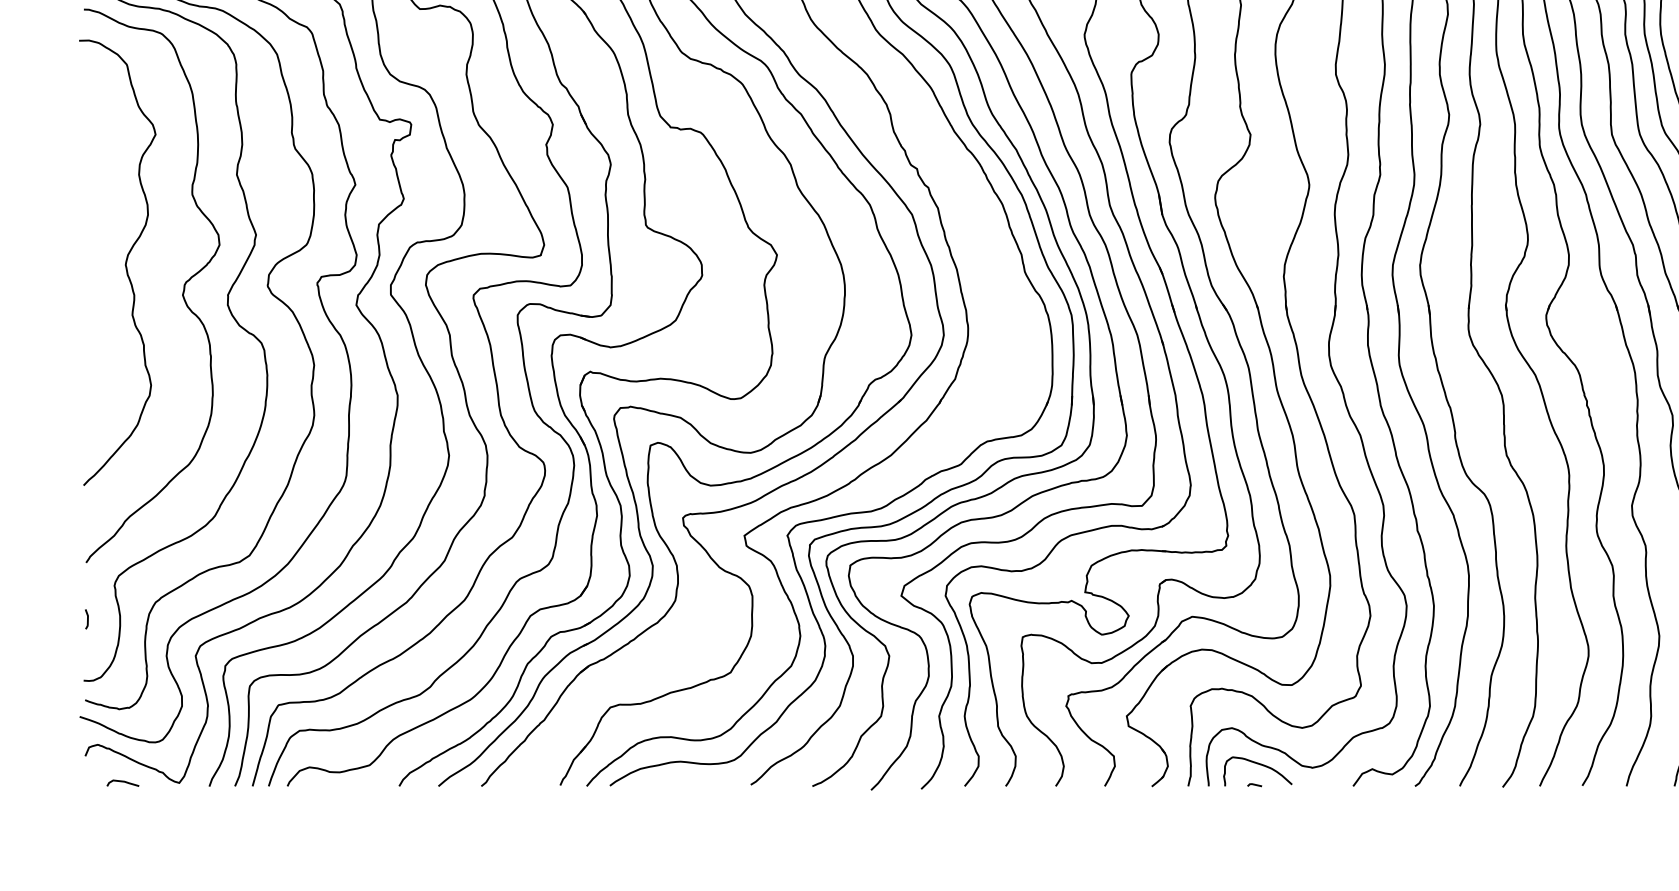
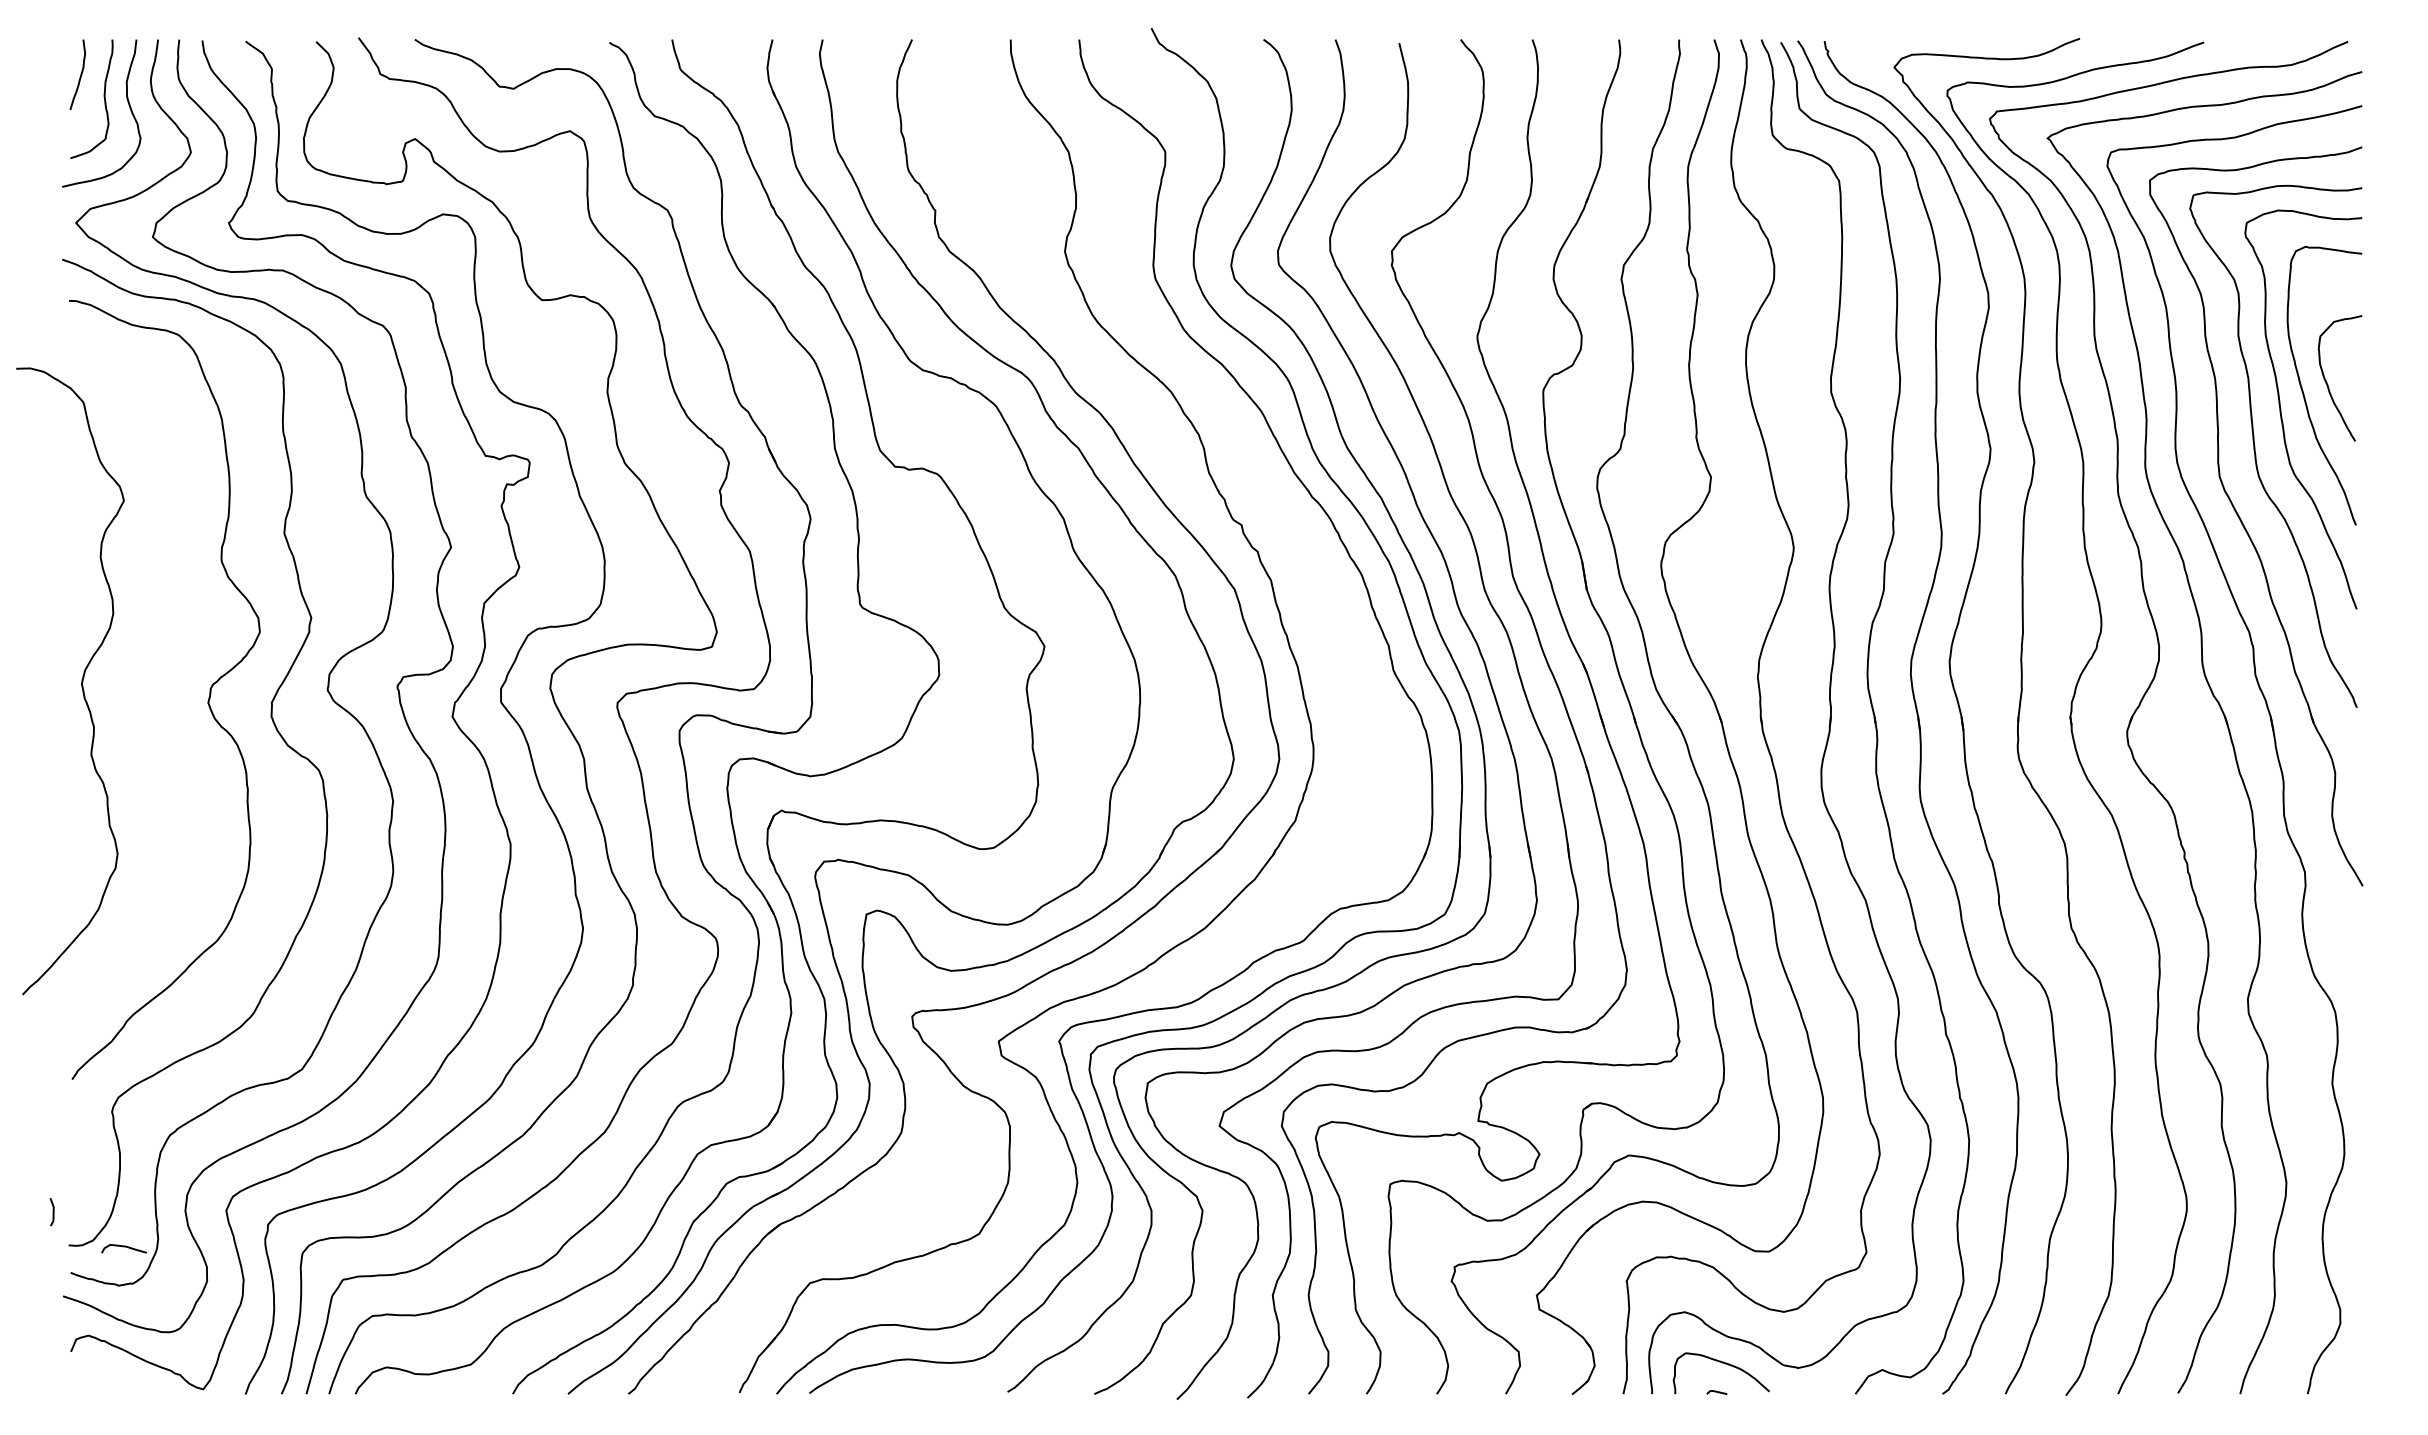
curve: (125, 262) -> (81, 681), moved
line: (87, 619) -> (52, 1212), moved
curve: (122, 782) -> (123, 1247), moved

